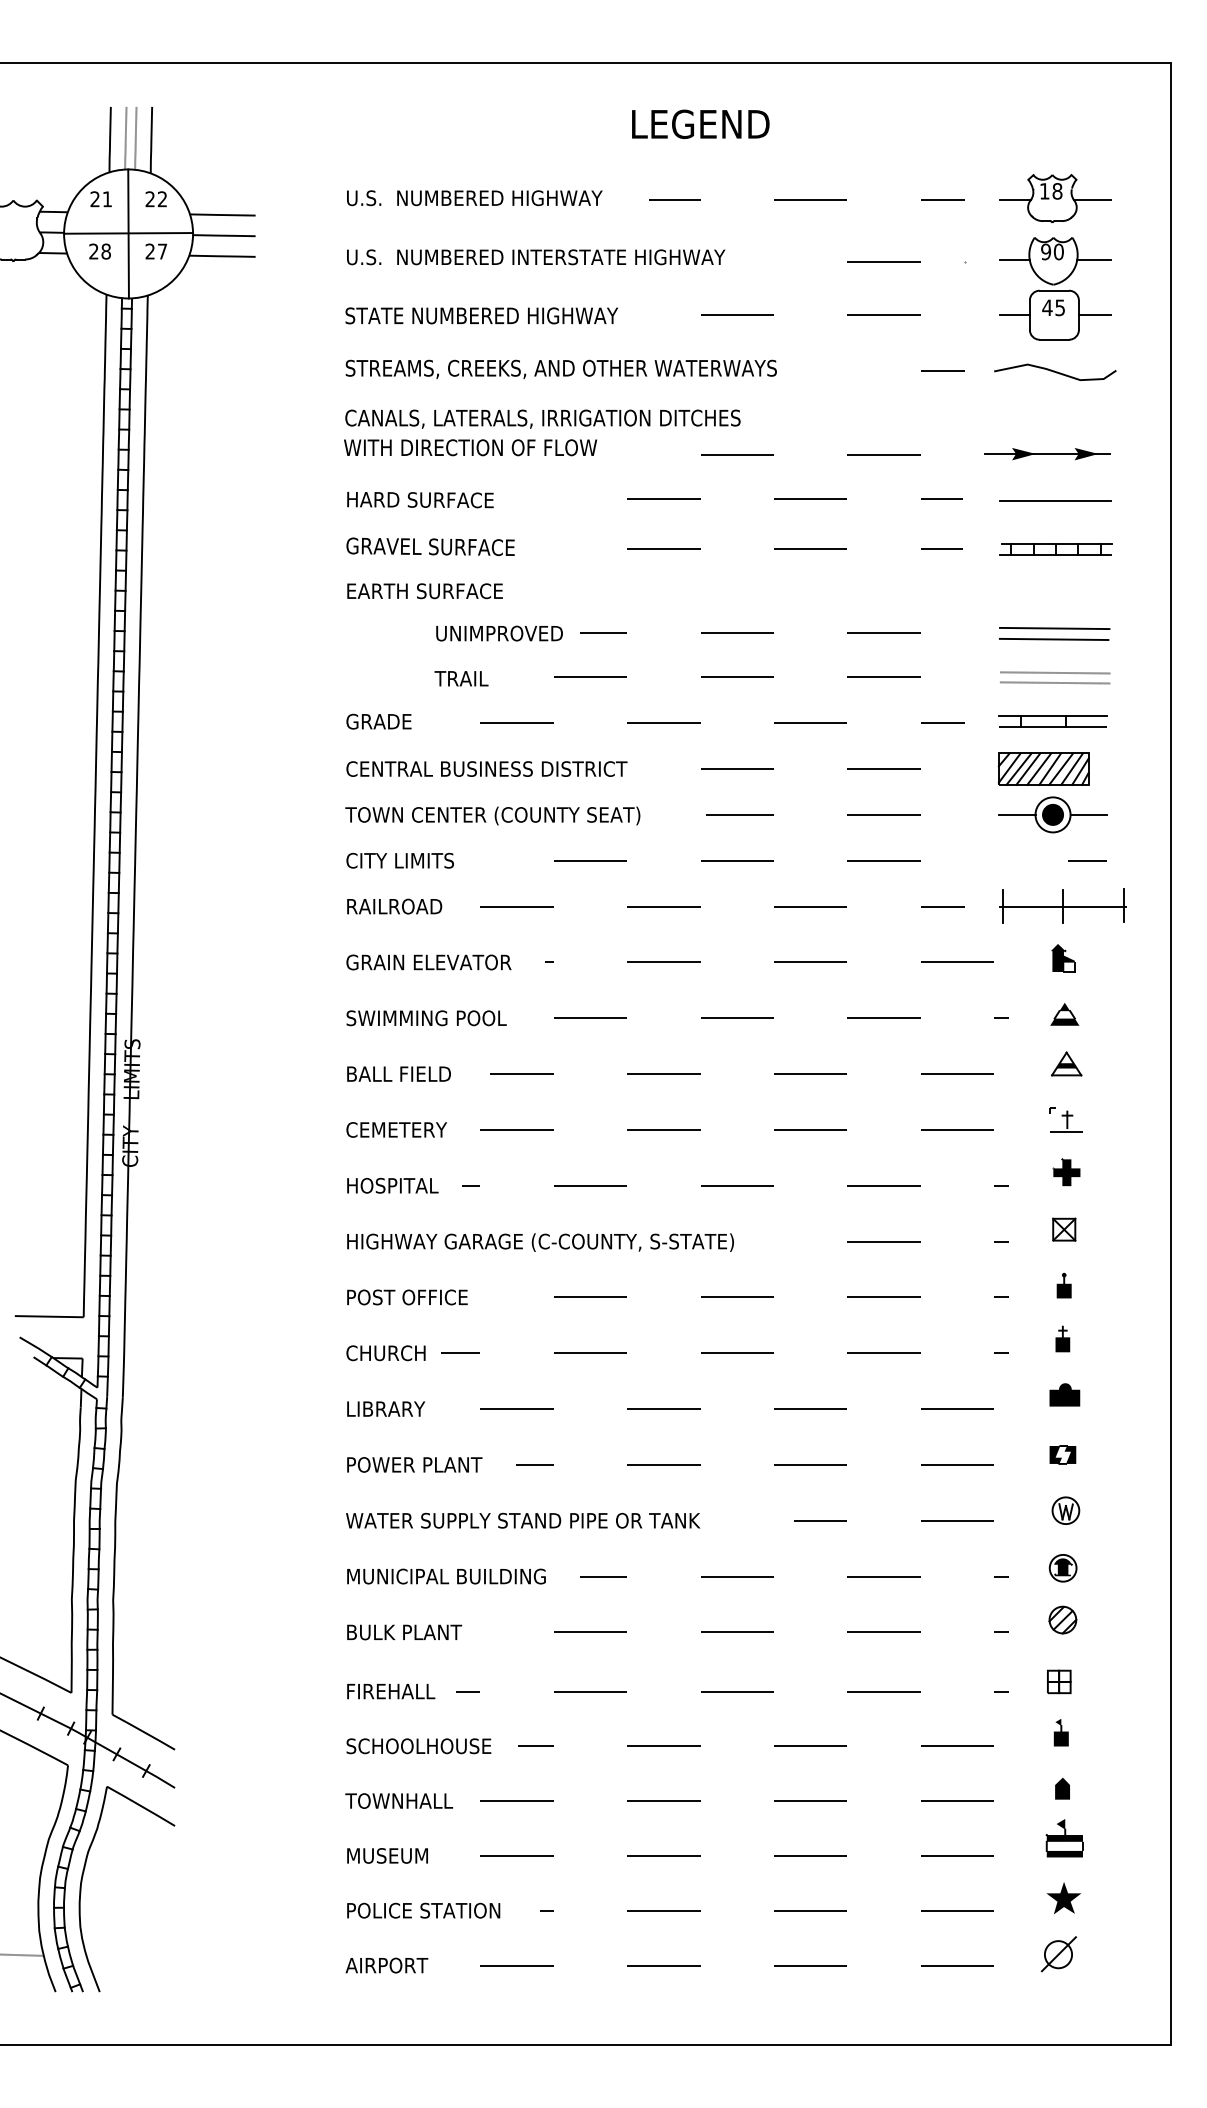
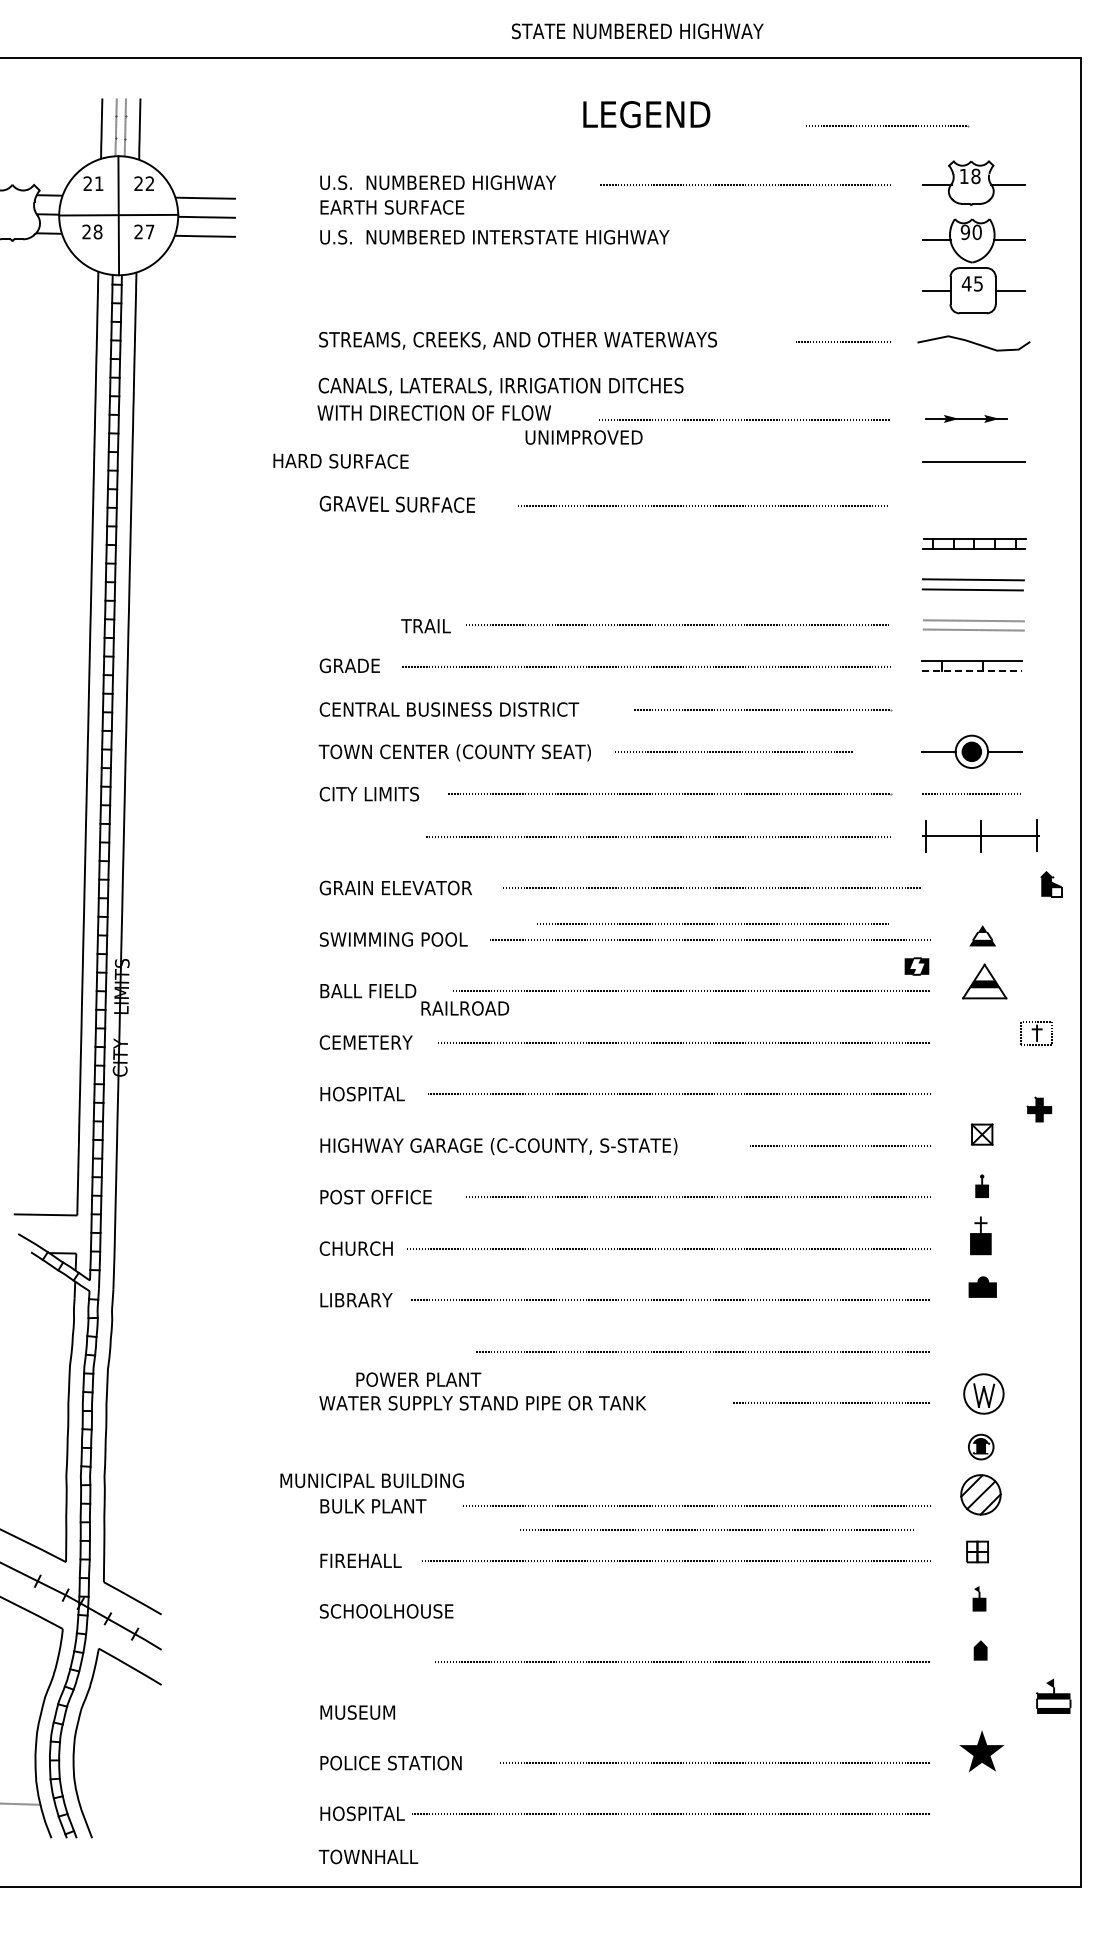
line: (877, 261) -> (886, 126), moved
line: (816, 314) -> (753, 290), removed
text: (481, 316) -> (637, 31), moved
part: (1047, 453) -> (966, 418), size x0.7
text: (419, 499) -> (340, 460), moved
line: (761, 499) -> (702, 460), removed
part: (1055, 549) -> (974, 543), moved
text: (425, 591) -> (392, 207), moved
line: (771, 632) -> (712, 923), moved
text: (498, 633) -> (583, 437), moved
line: (1052, 726) -> (971, 670), solid -> dashed
part: (1042, 769) -> (962, 709), removed
line: (834, 814) -> (733, 751), moved
text: (394, 906) -> (465, 1008), moved
part: (1063, 958) -> (1051, 884), moved
part: (1065, 1063) -> (983, 981), size x1.6
part: (1066, 1120) -> (1036, 1033), moved
part: (1066, 1172) -> (1039, 1109), moved
part: (1062, 1338) -> (980, 1235), size x1.6
part: (1062, 1454) -> (916, 966), moved
text: (414, 1464) -> (418, 1379), moved
part: (1065, 1510) -> (983, 1393), size x1.6
text: (445, 1576) -> (371, 1480), moved
line: (793, 1576) -> (715, 1529), moved
part: (1062, 1619) -> (980, 1494), size x1.6
line: (762, 1746) -> (703, 1611), removed
text: (399, 1800) -> (368, 1856), moved
part: (1064, 1837) -> (1053, 1695), moved
line: (727, 1855) -> (671, 1712), removed
part: (1063, 1898) -> (981, 1751), size x1.4
part: (1059, 1953) -> (977, 1802), removed
text: (391, 1965) -> (361, 1813), AIRPORT -> HOSPITAL

